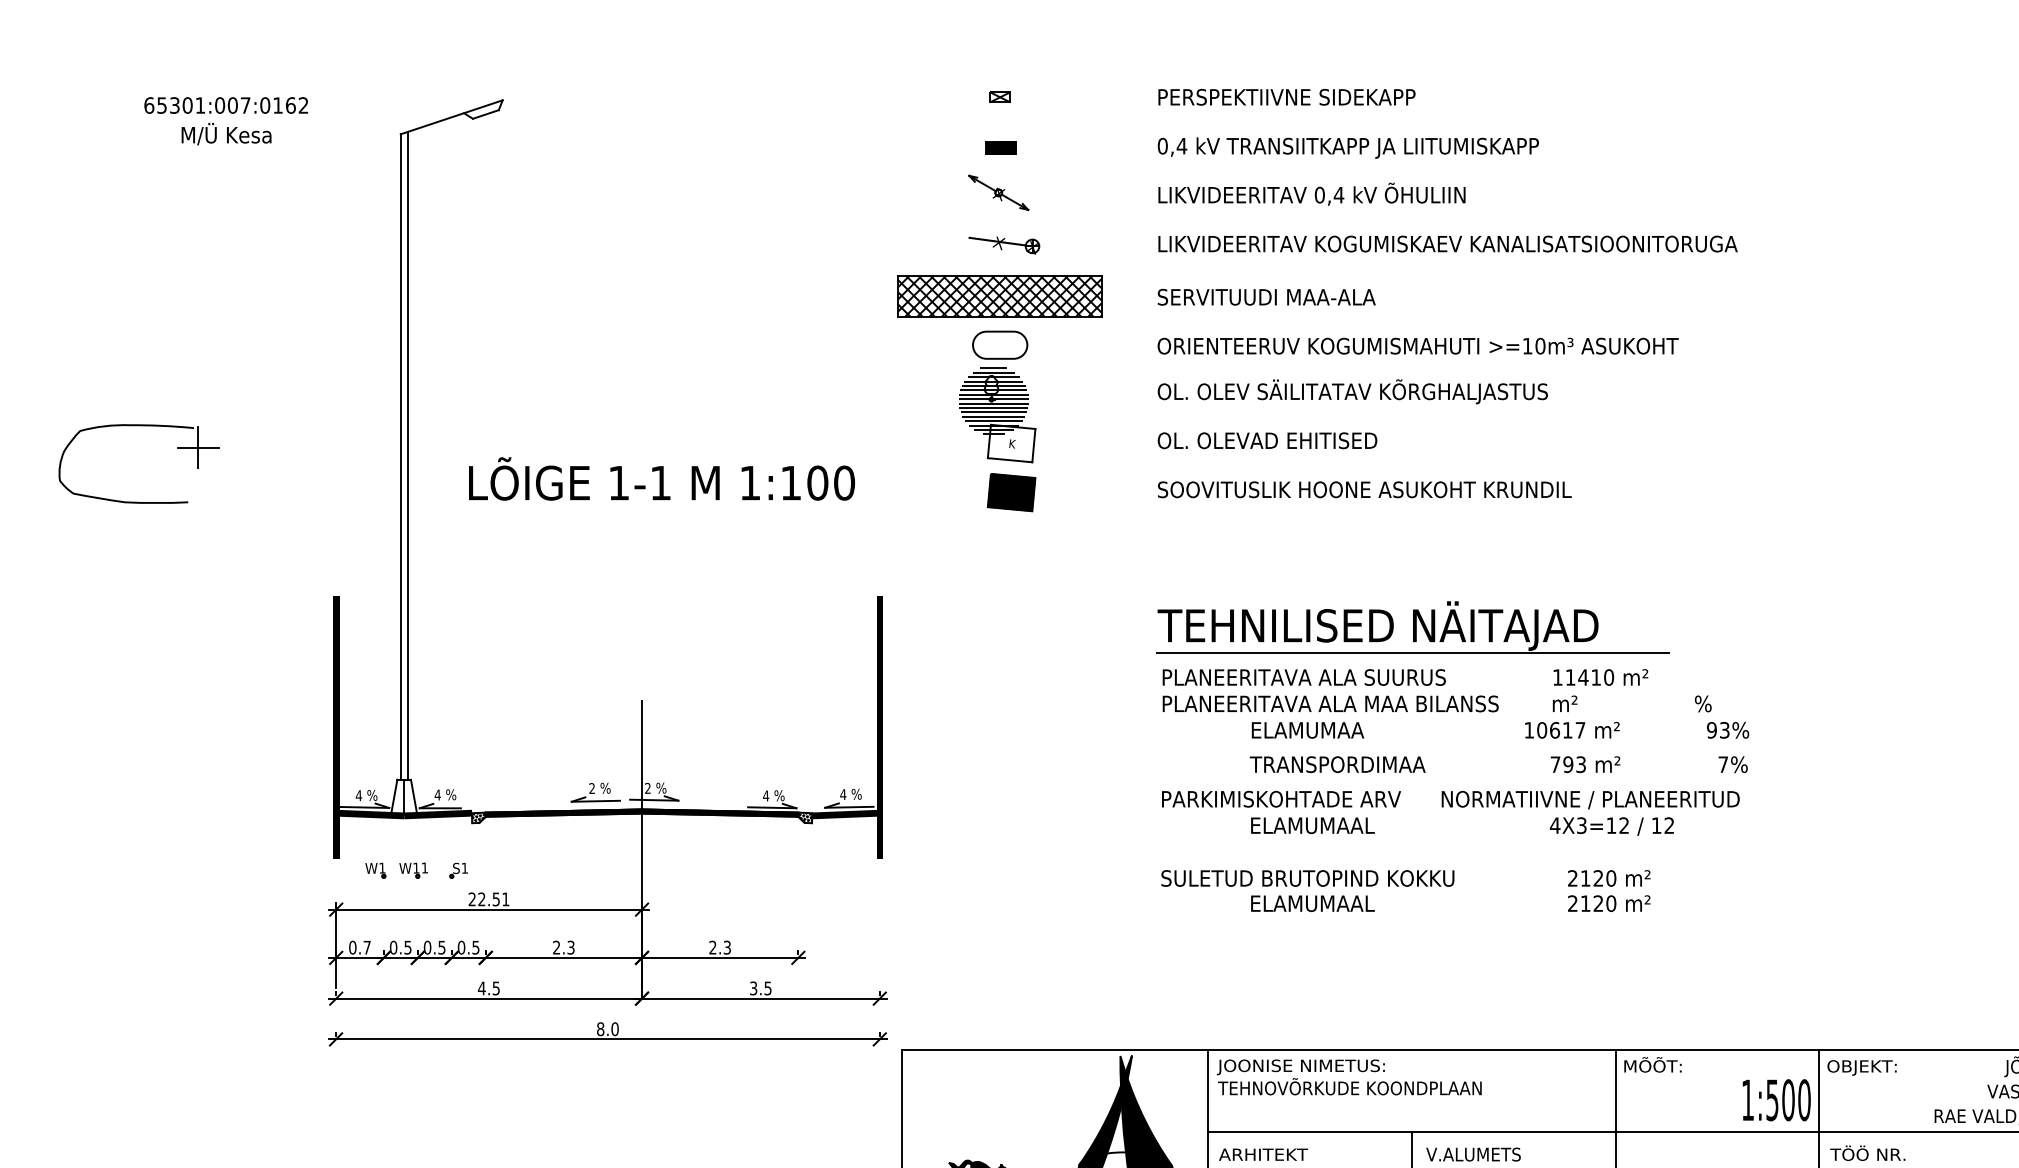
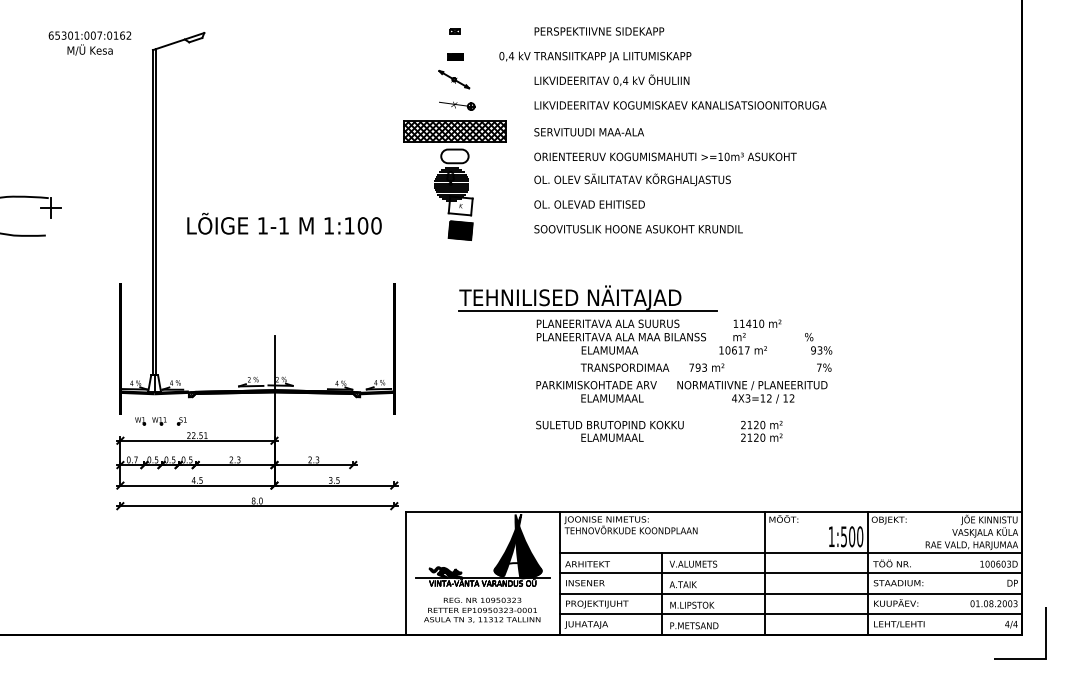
text: (225, 121) -> (89, 43), moved
text: (1348, 146) -> (595, 56), moved
part: (1412, 627) -> (587, 298), moved
text: (1584, 764) -> (706, 367), moved

